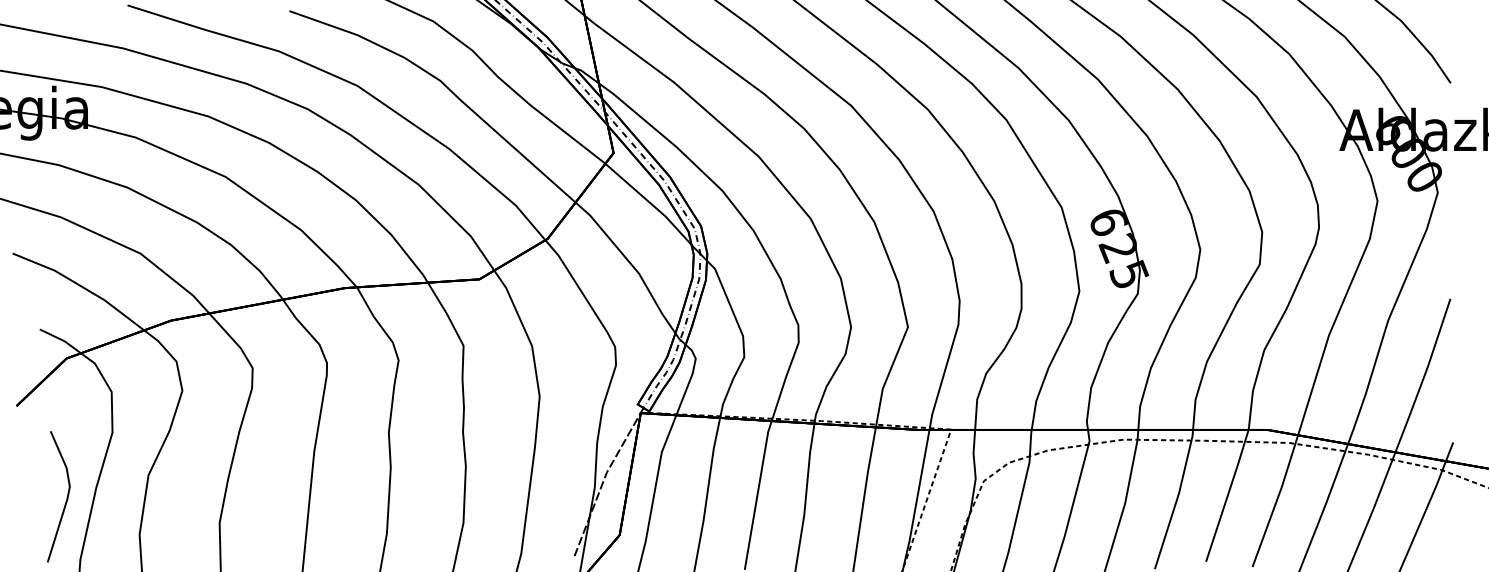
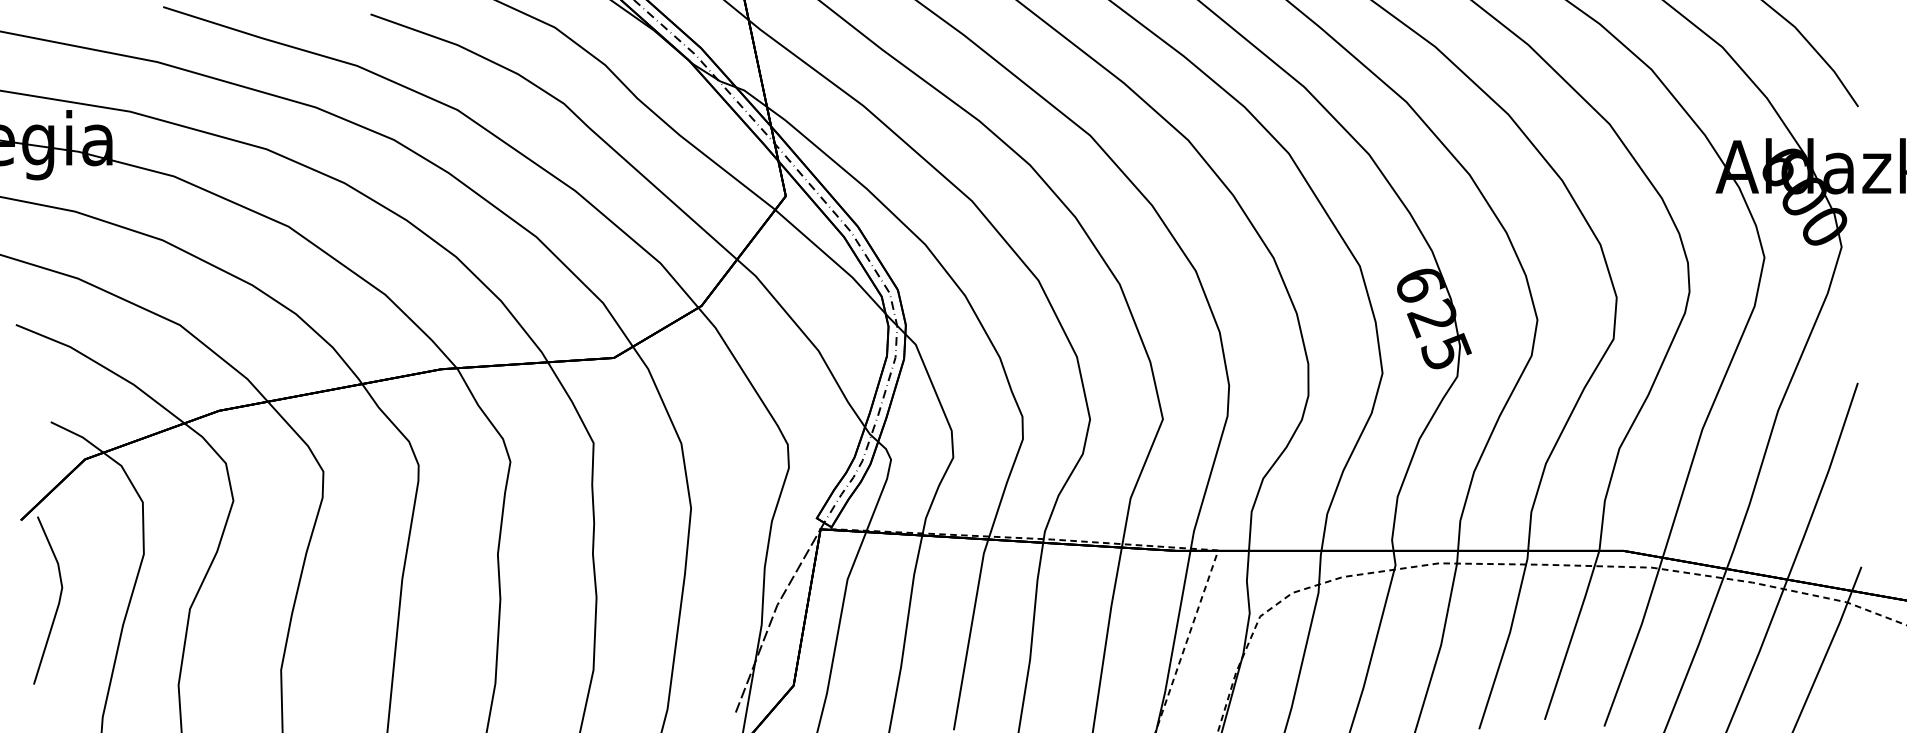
line: (66, 499) -> (57, 604), moved

